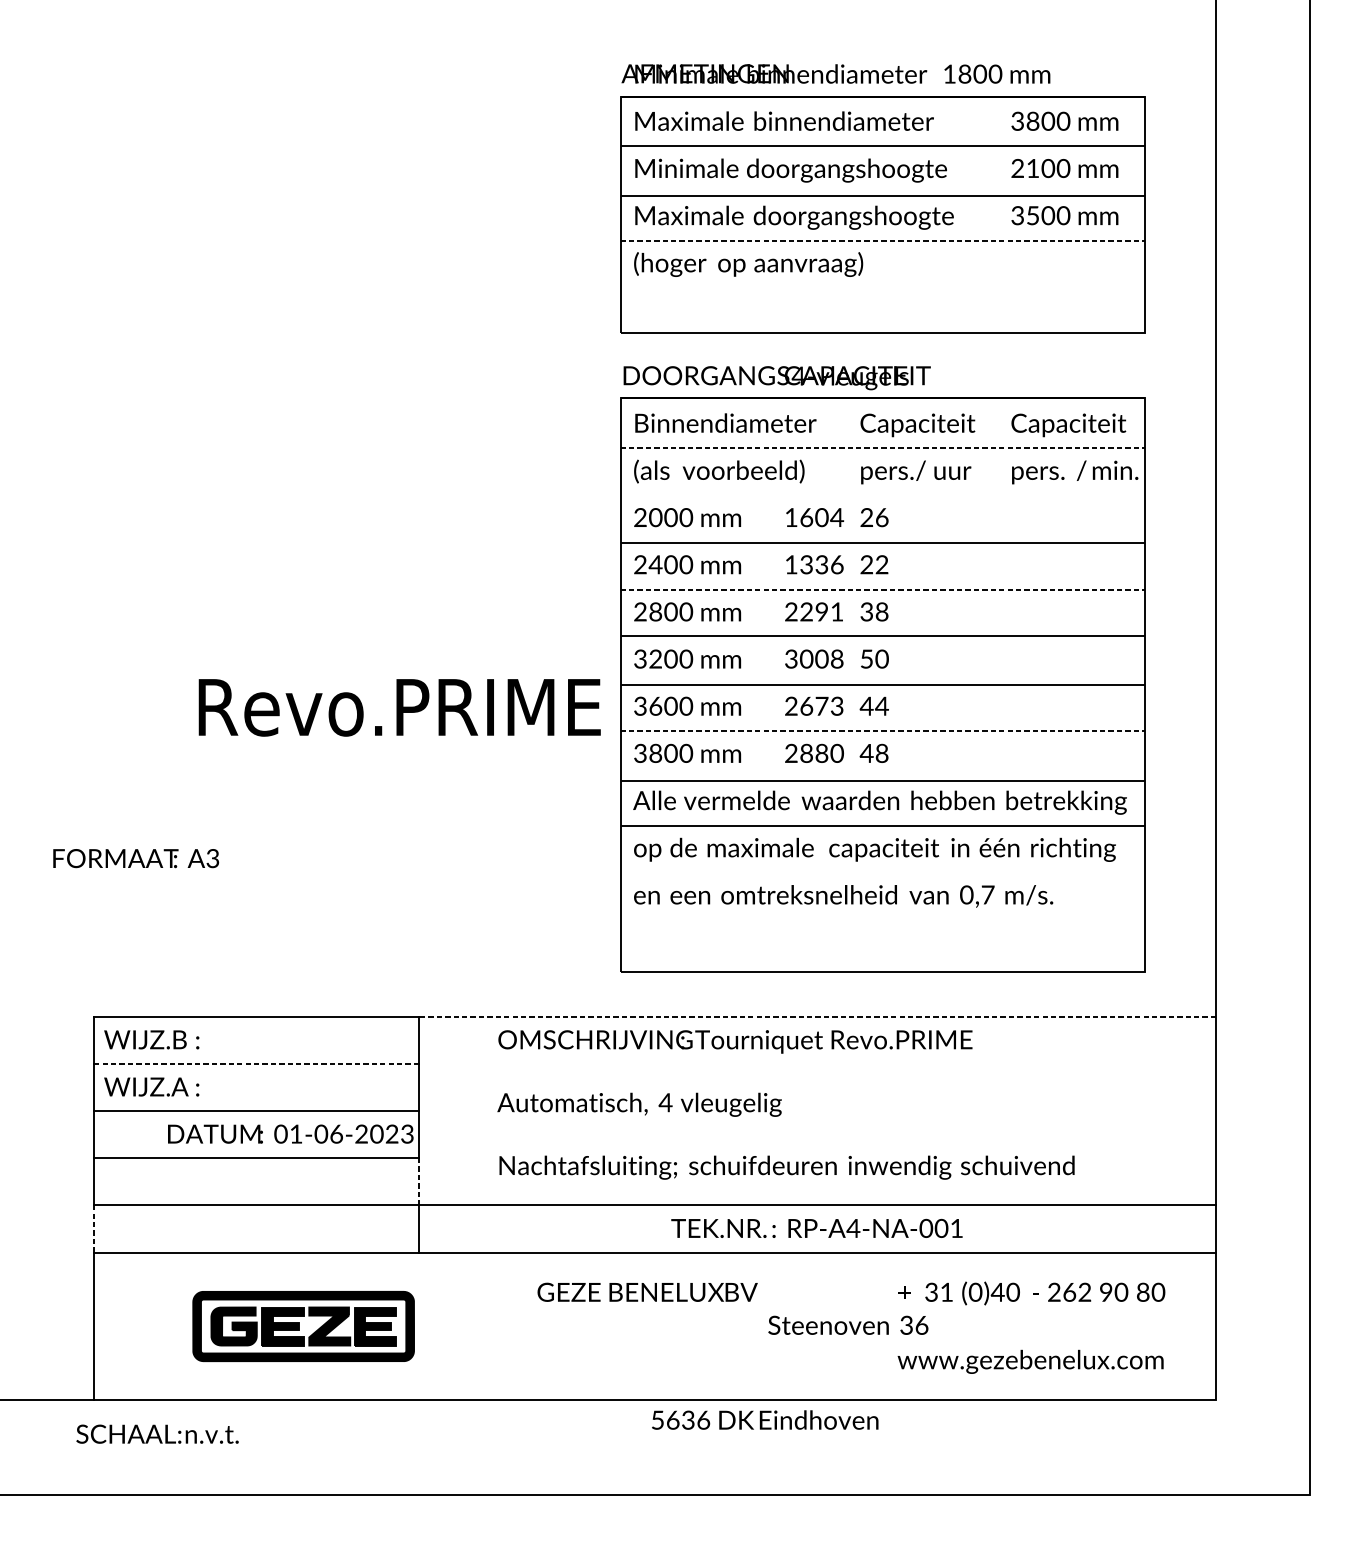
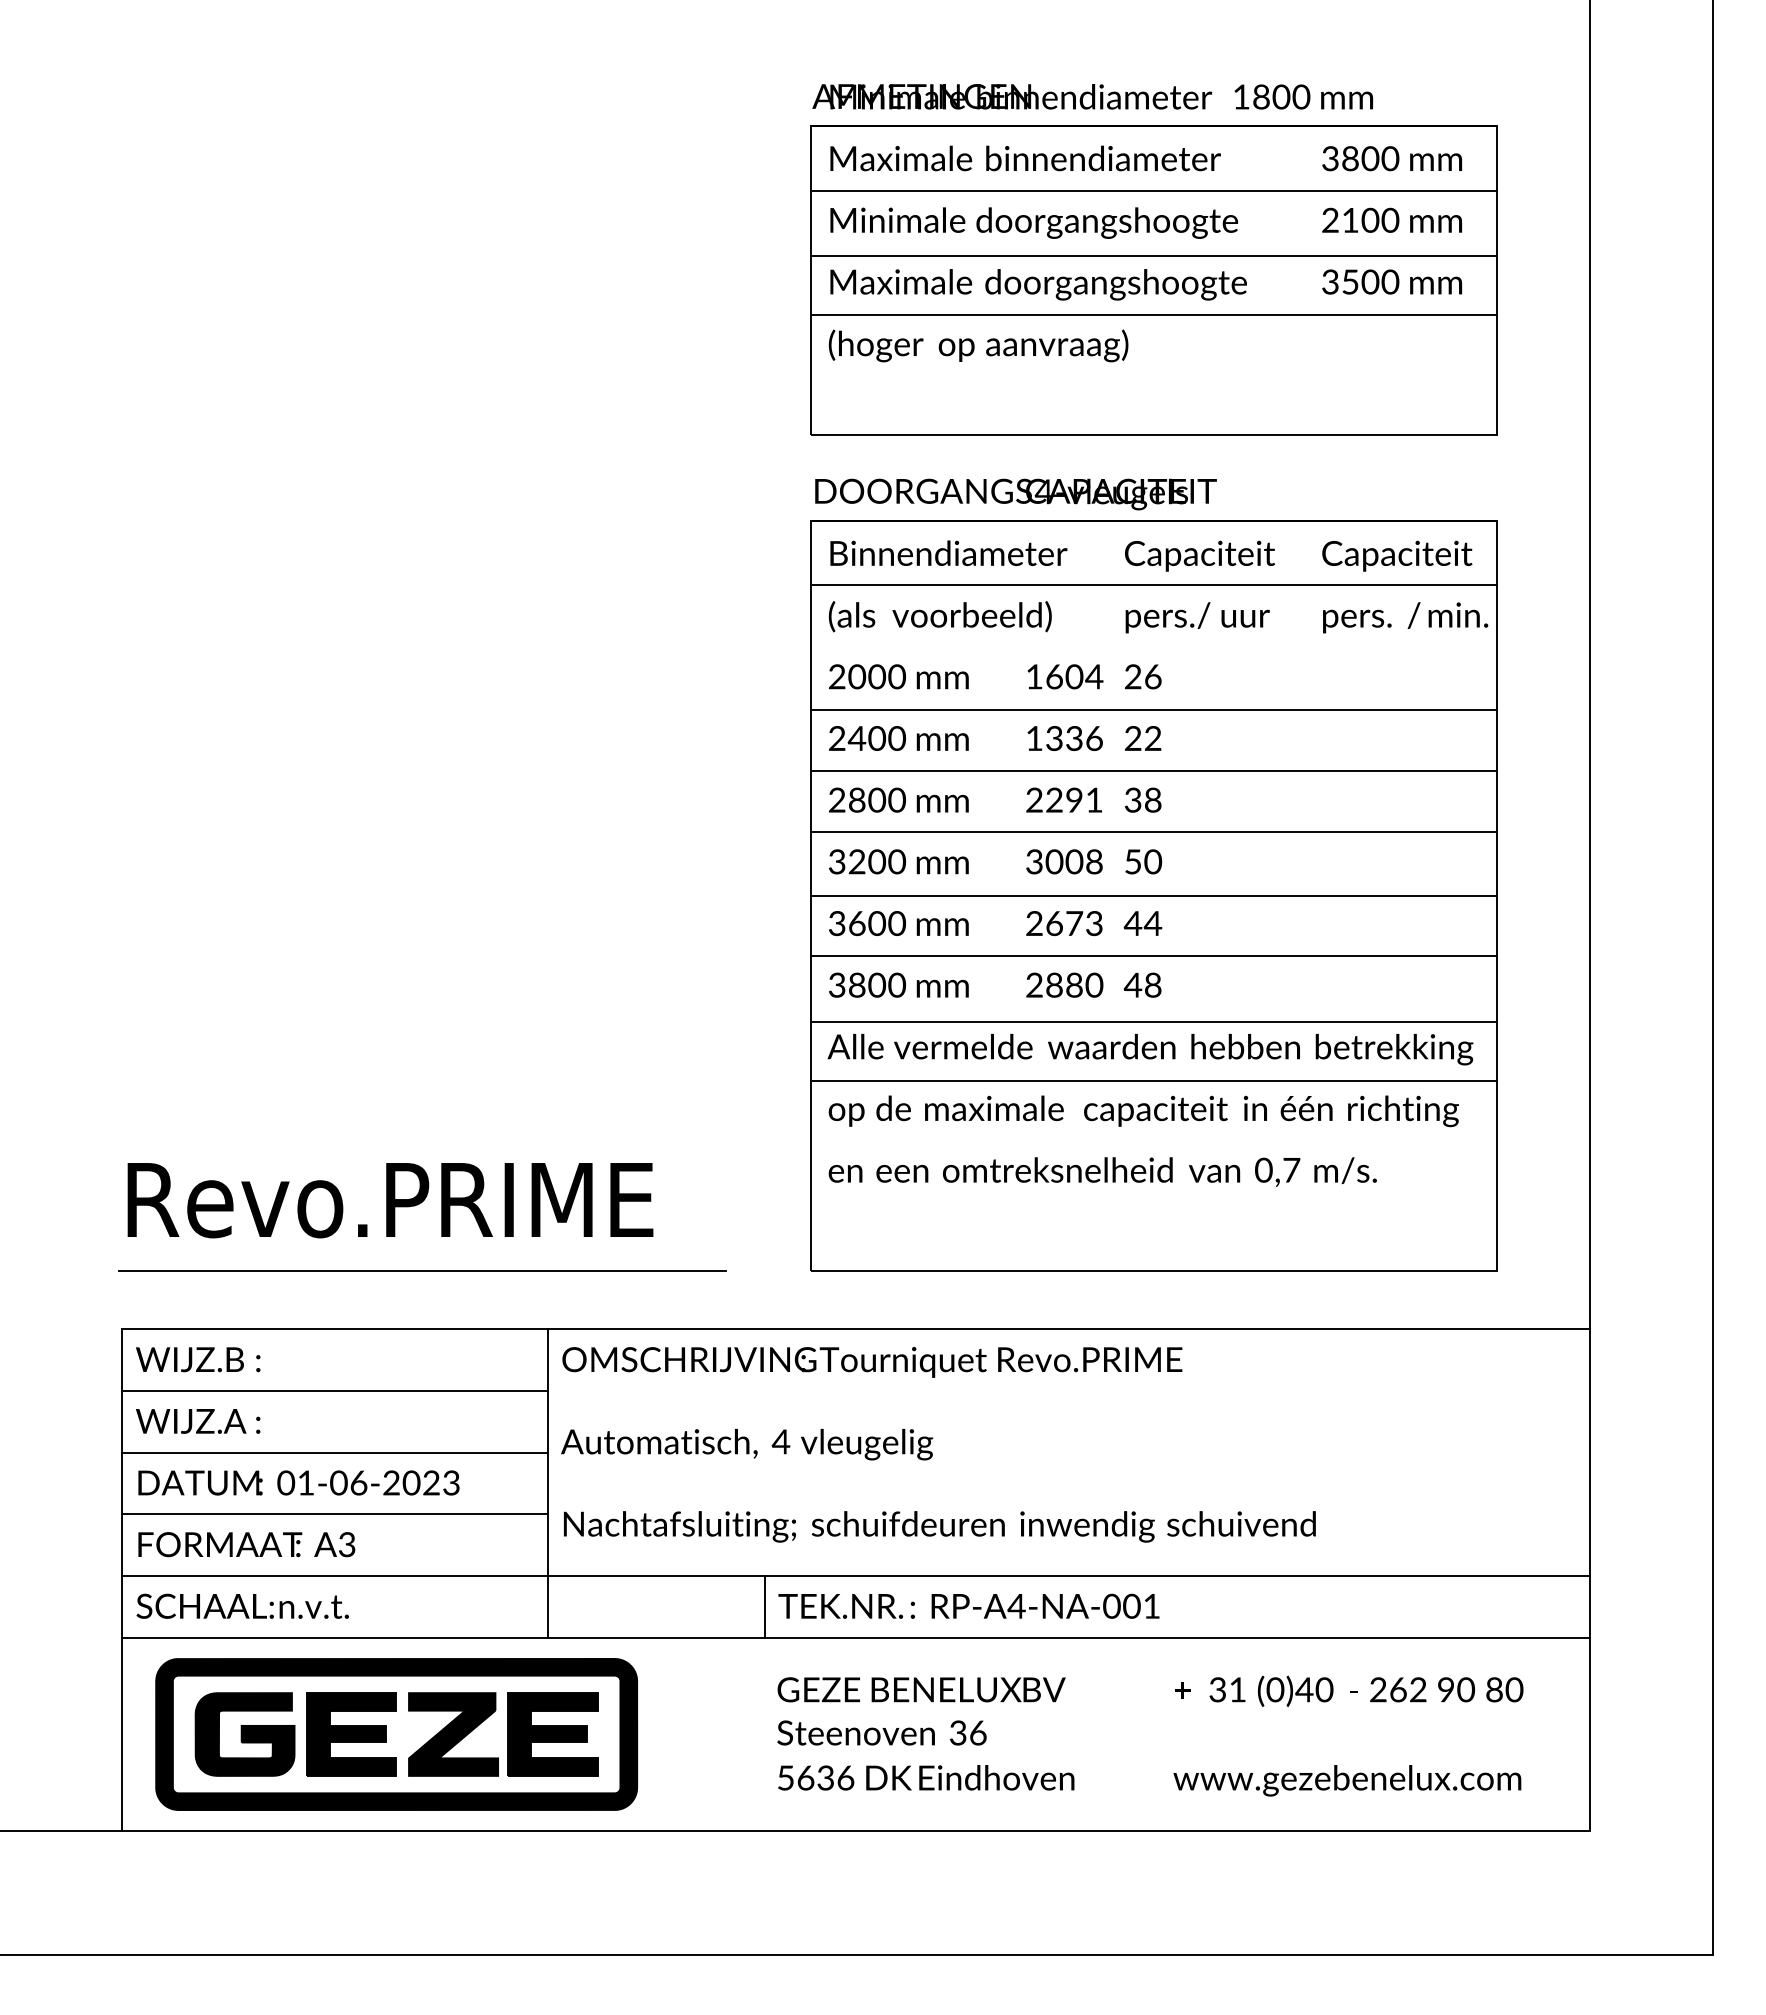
line: (883, 240) -> (1154, 314), dashed -> solid
line: (883, 447) -> (1154, 585), dashed -> solid
line: (883, 590) -> (1154, 771), dashed -> solid
text: (399, 707) -> (390, 1200), moved
line: (883, 730) -> (1154, 955), dashed -> solid
text: (135, 858) -> (246, 1544), moved
line: (322, 971) -> (421, 1270), added
line: (817, 1016) -> (1068, 1329), dashed -> solid
line: (256, 1064) -> (335, 1391), dashed -> solid
text: (786, 1104) -> (938, 1444), moved
text: (290, 1133) -> (298, 1482), moved
line: (418, 1181) -> (547, 1545), dashed -> solid
text: (816, 1227) -> (968, 1605), moved
line: (93, 1228) -> (122, 1606), dashed -> solid
line: (584, 1228) -> (764, 1606), added
text: (647, 1292) -> (921, 1689), moved
text: (847, 1324) -> (881, 1732), moved
part: (303, 1326) -> (396, 1734), size x1.67
text: (765, 1419) -> (926, 1777), moved
text: (157, 1433) -> (242, 1605), moved

